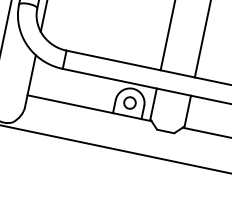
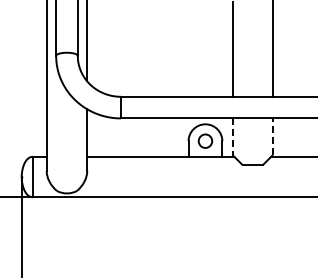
line: (153, 104) -> (232, 137), solid -> dashed
line: (188, 111) -> (273, 136), solid -> dashed

